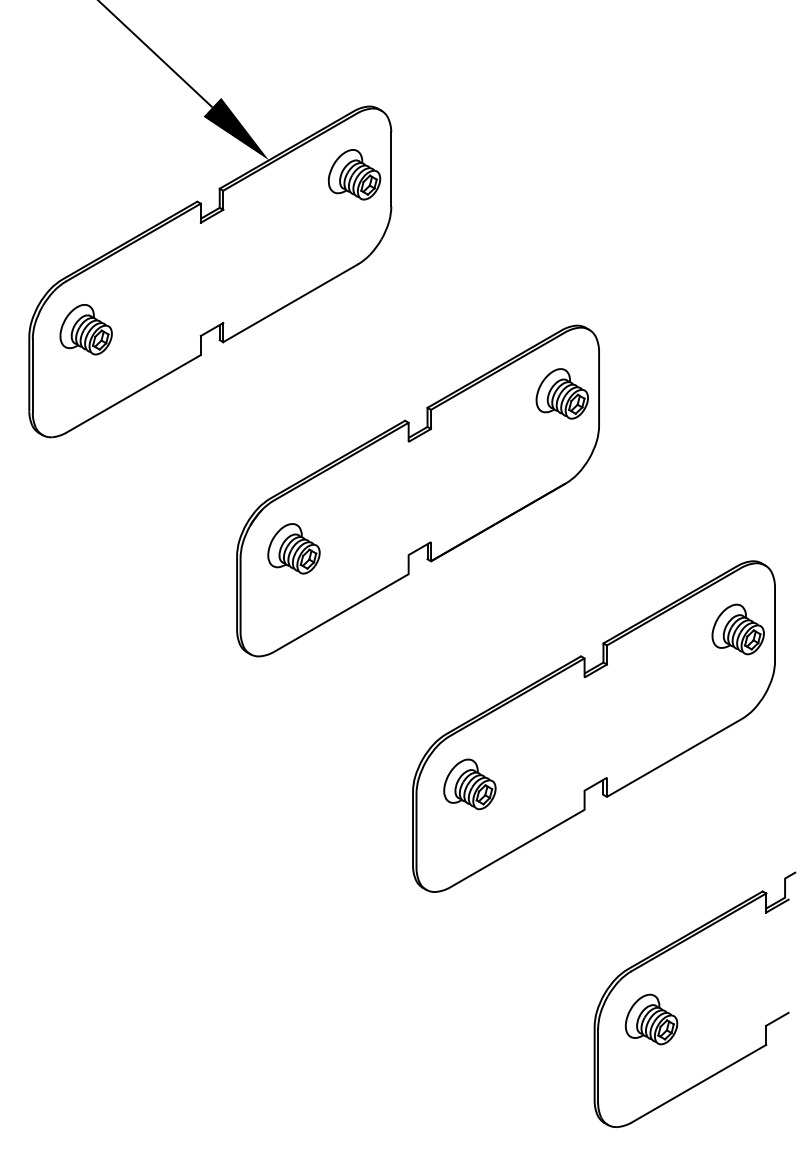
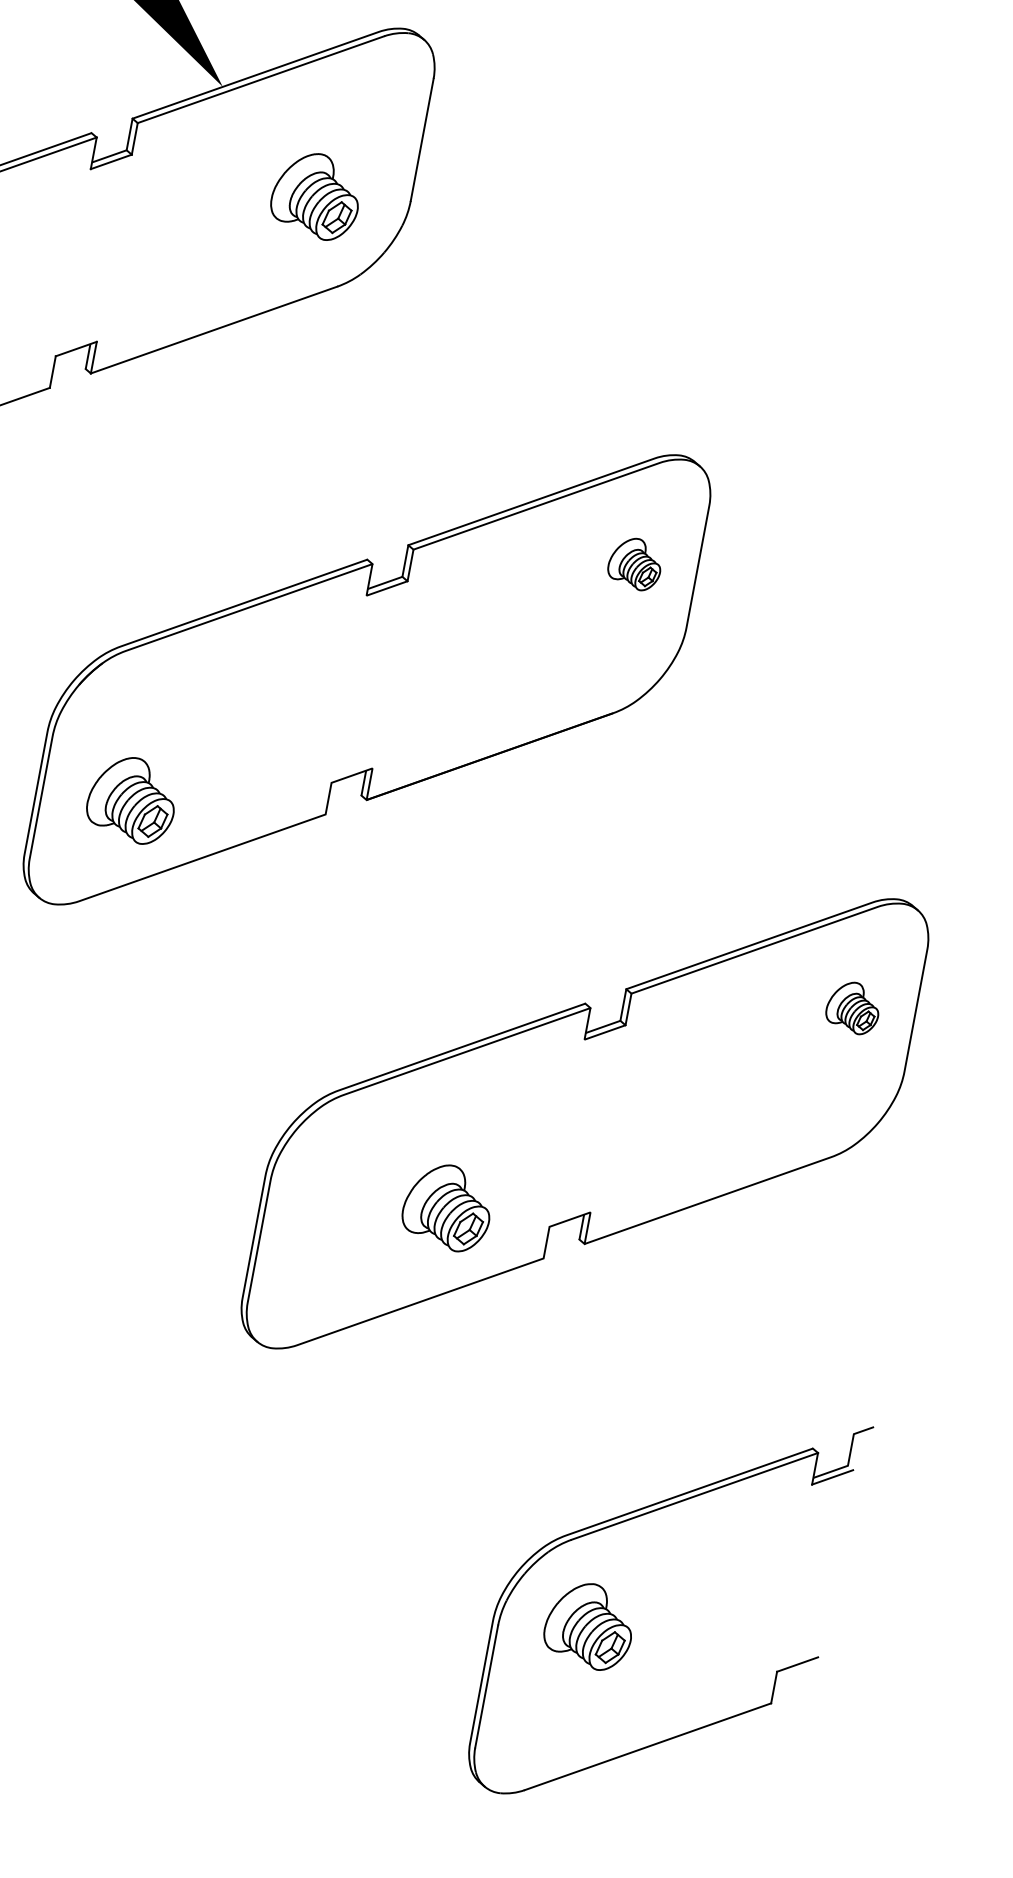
part: (354, 174) -> (316, 195), moved
part: (561, 393) -> (634, 562), size x0.6
part: (293, 548) -> (131, 799), moved
part: (737, 629) -> (852, 1007), size x0.6
part: (469, 784) -> (446, 1207), moved

